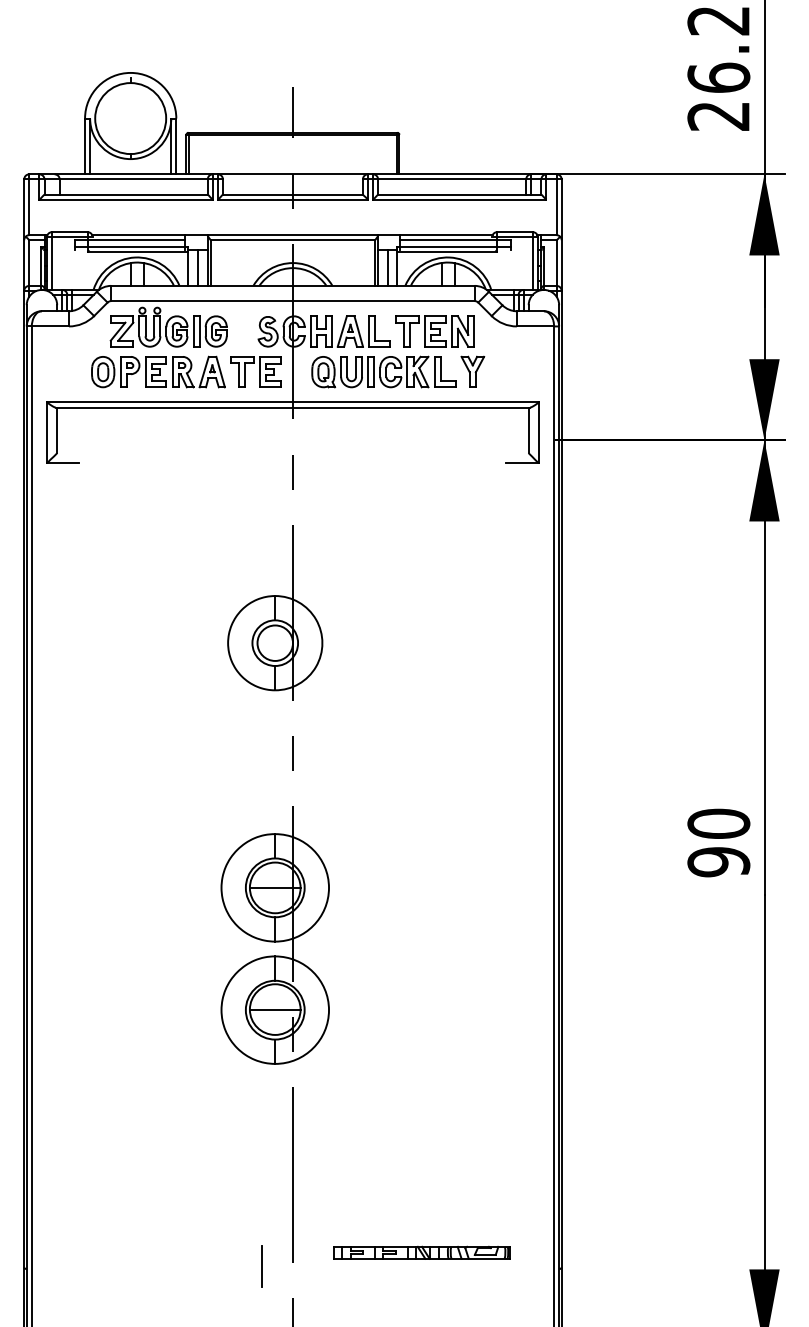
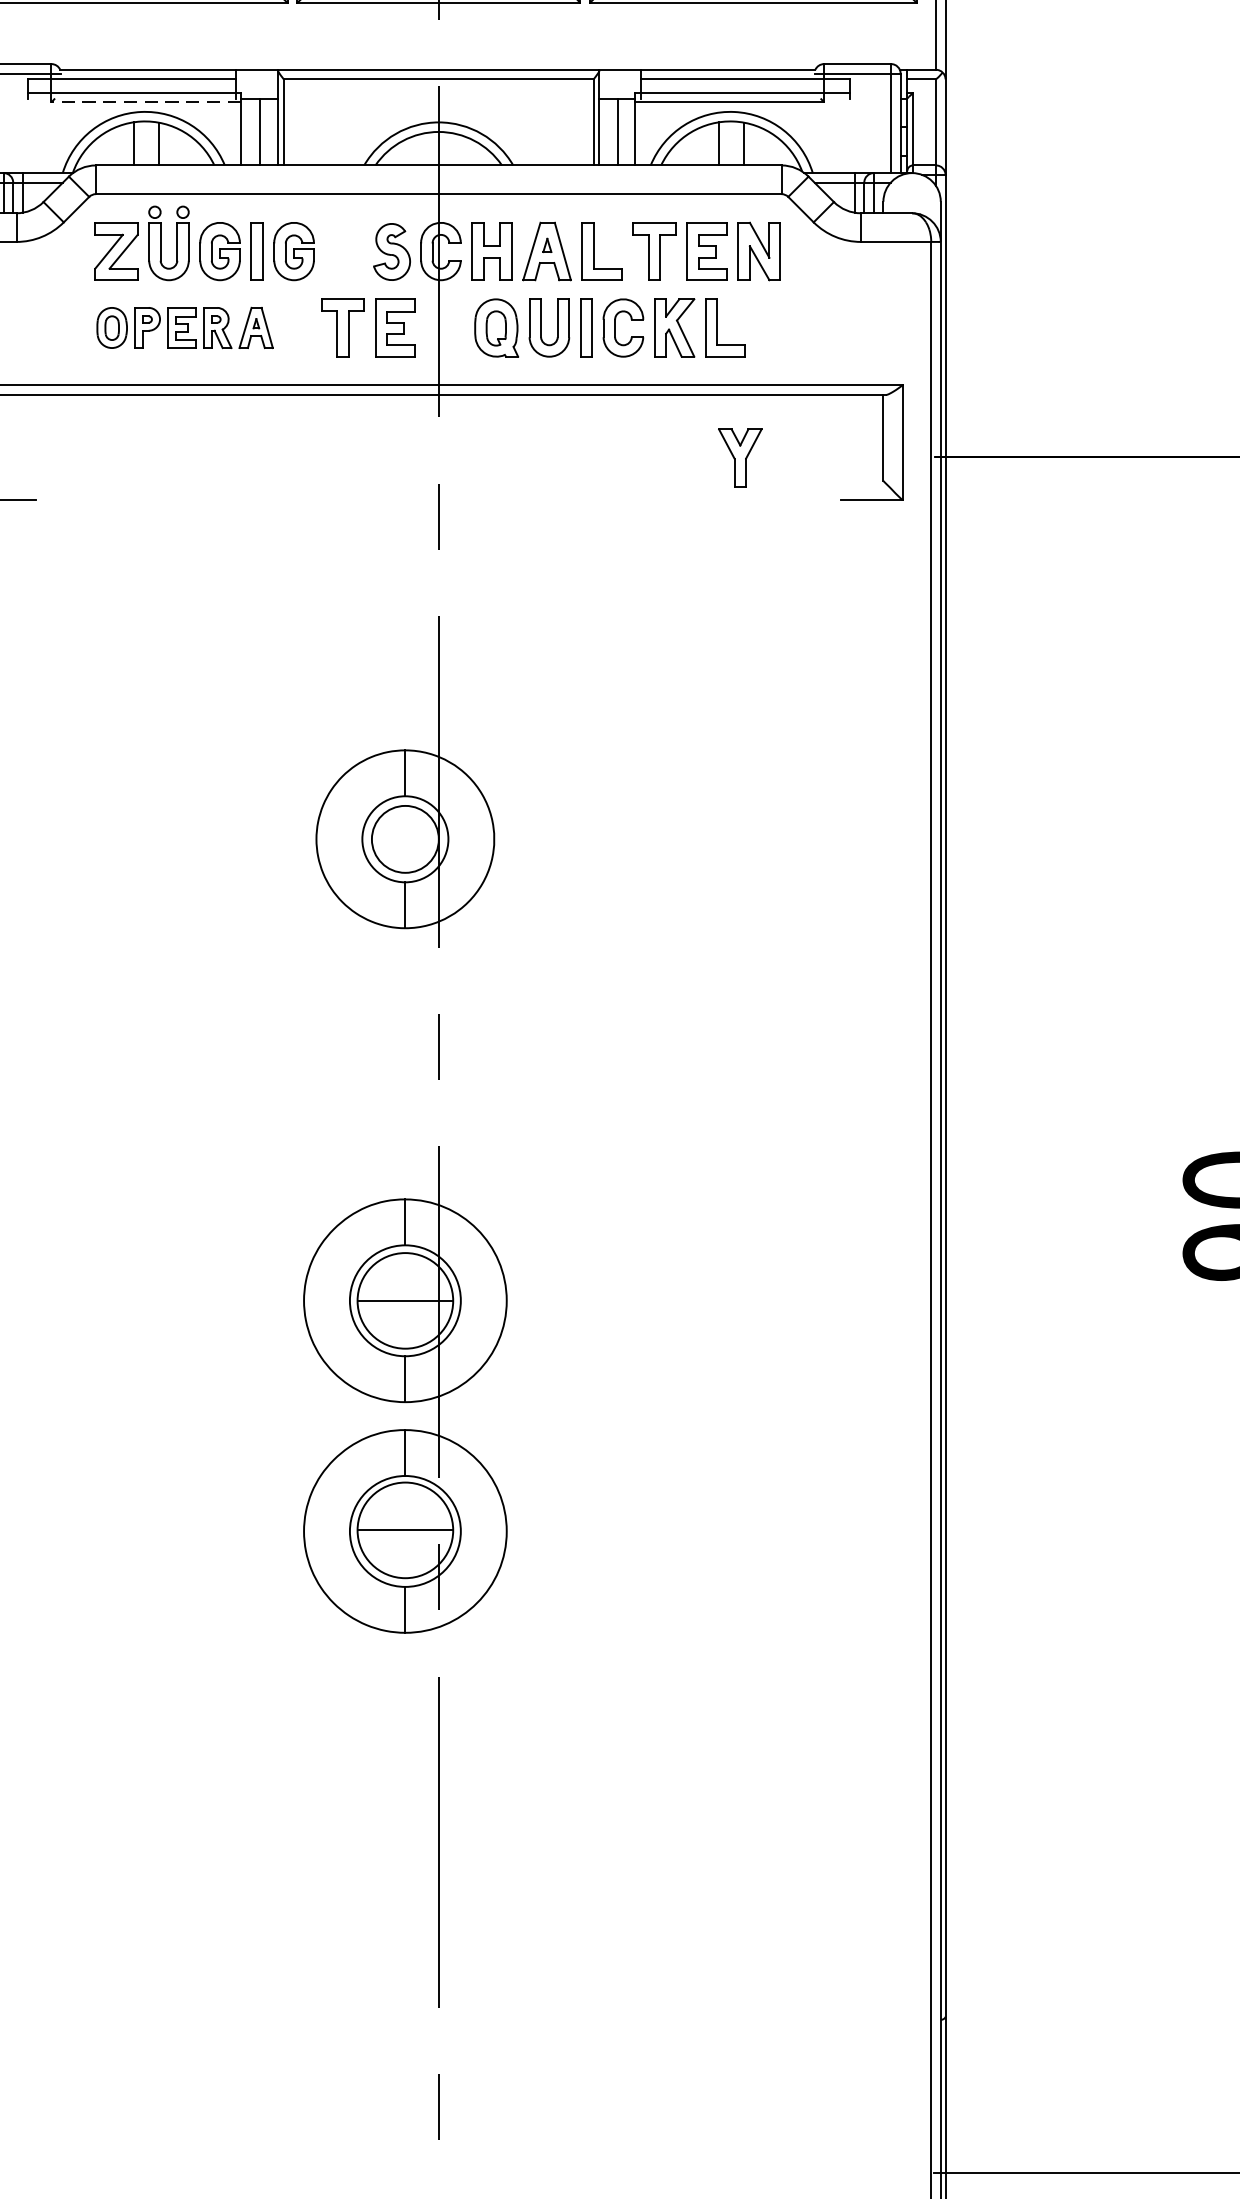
line: (137, 252) -> (145, 102), solid -> dashed
part: (158, 371) -> (185, 326), size x0.7
part: (472, 371) -> (739, 457), moved
part: (421, 1252) -> (681, 1988), removed
line: (261, 1266) -> (379, 2014), removed

